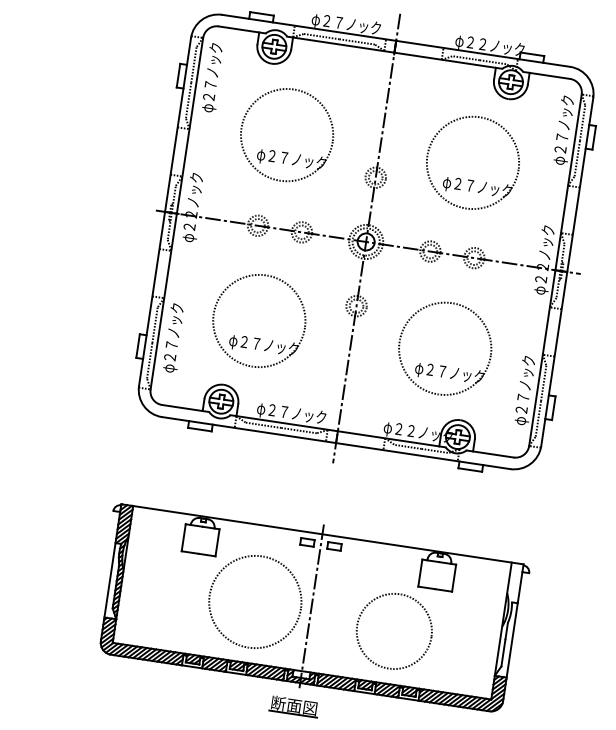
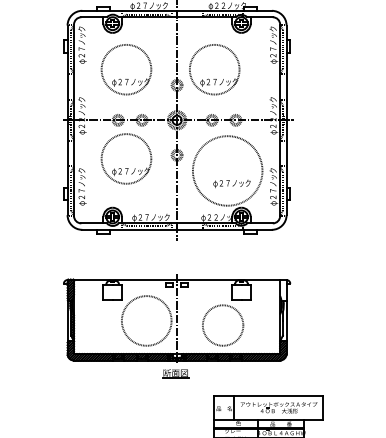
part: (472, 162) -> (214, 69), moved
part: (259, 320) -> (126, 158), moved
circle: (444, 347) -> (227, 170), size x1.4

